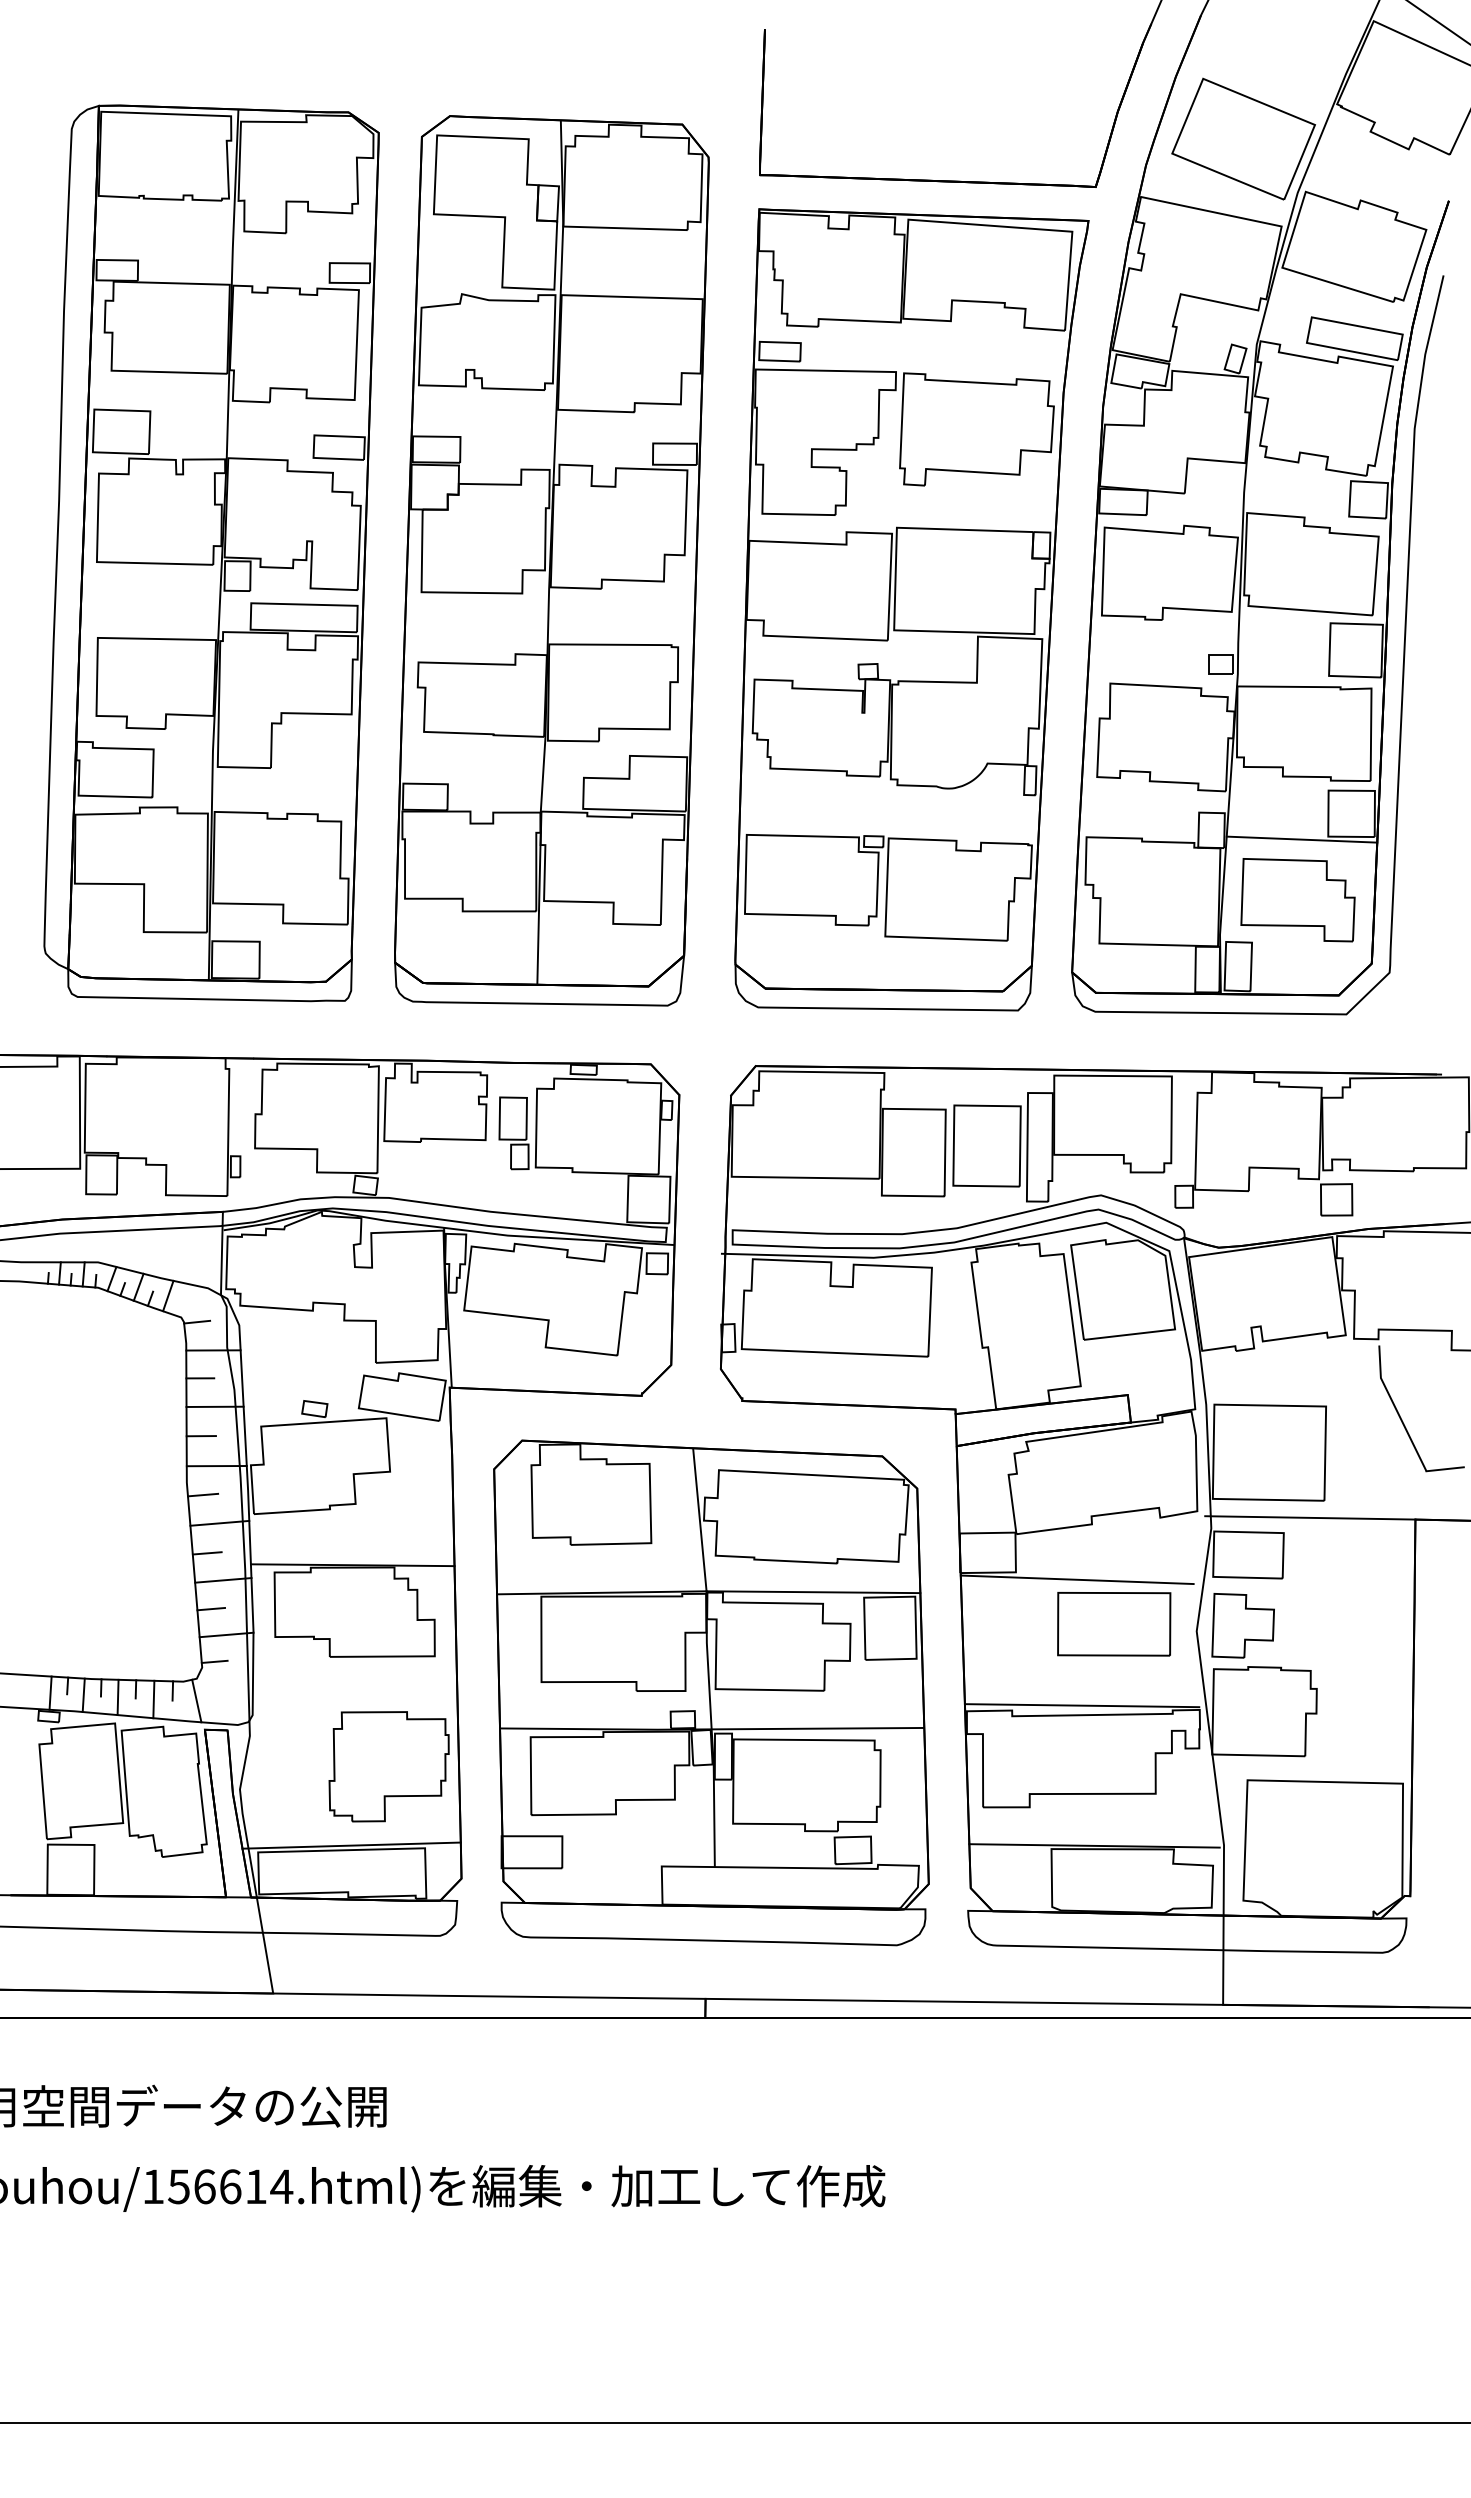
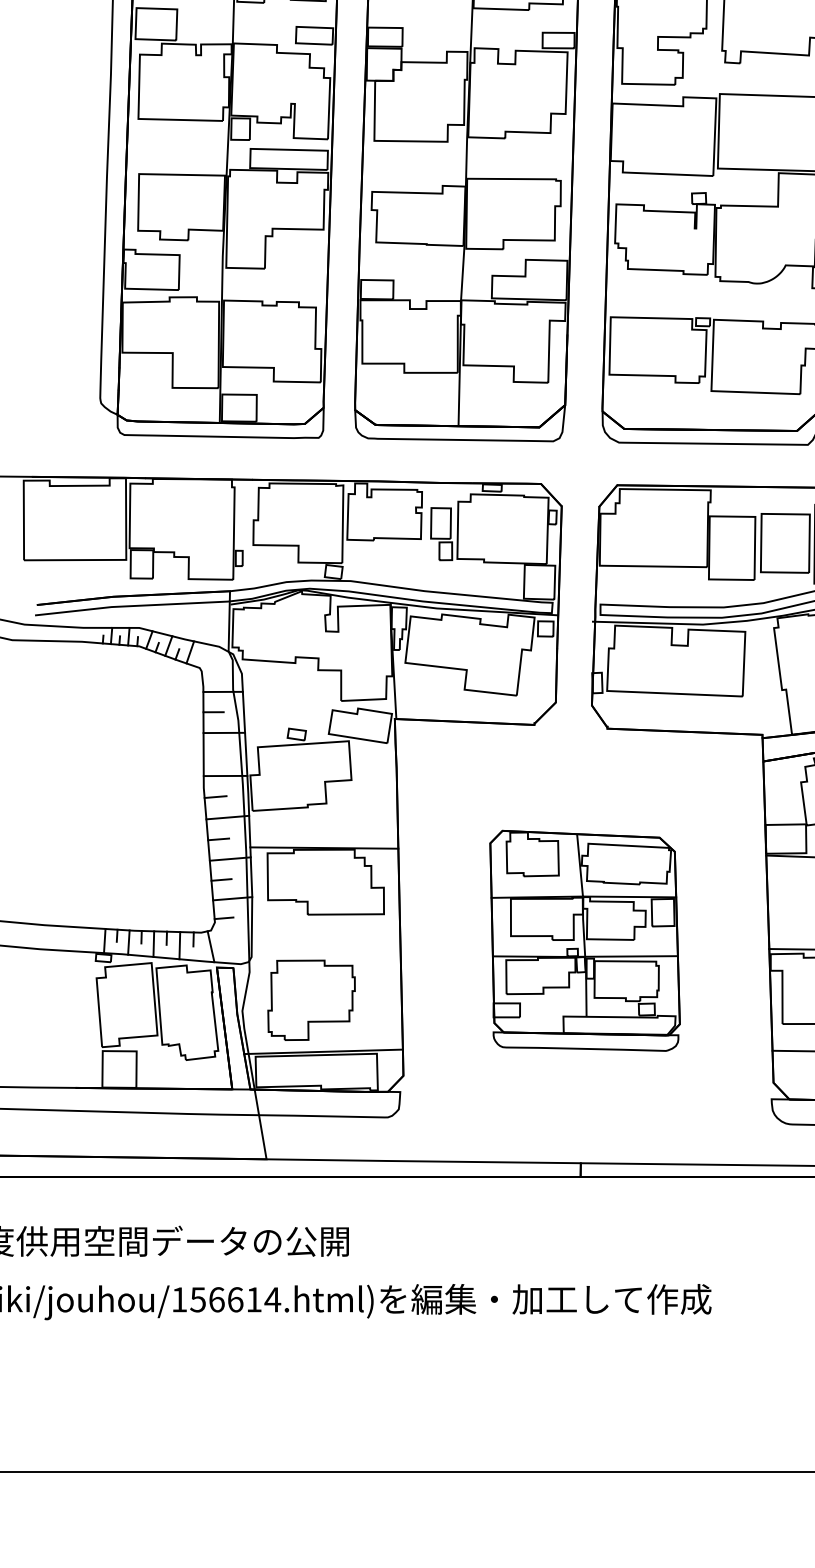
line: (197, 1321) -> (211, 670), removed
line: (200, 1436) -> (213, 754), removed
part: (711, 1692) -> (585, 940), size x0.6
part: (388, 1766) -> (311, 1000), moved

